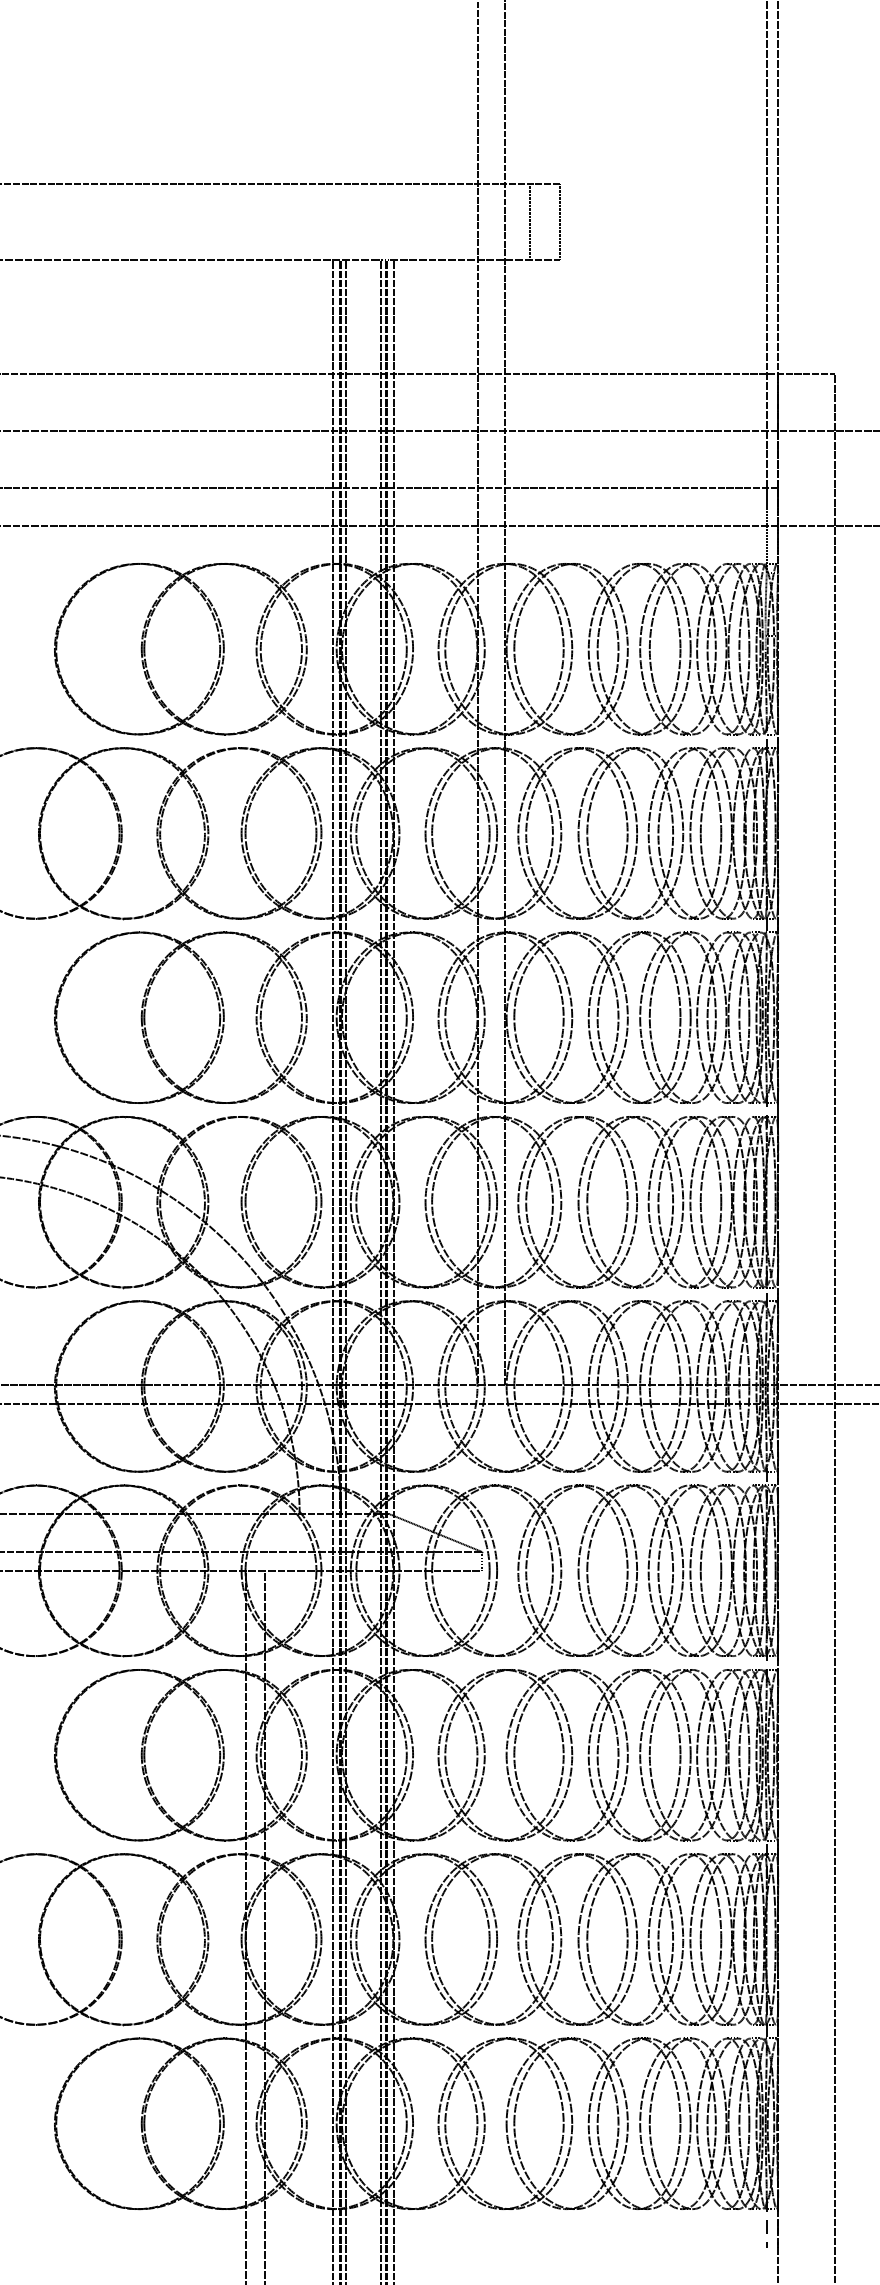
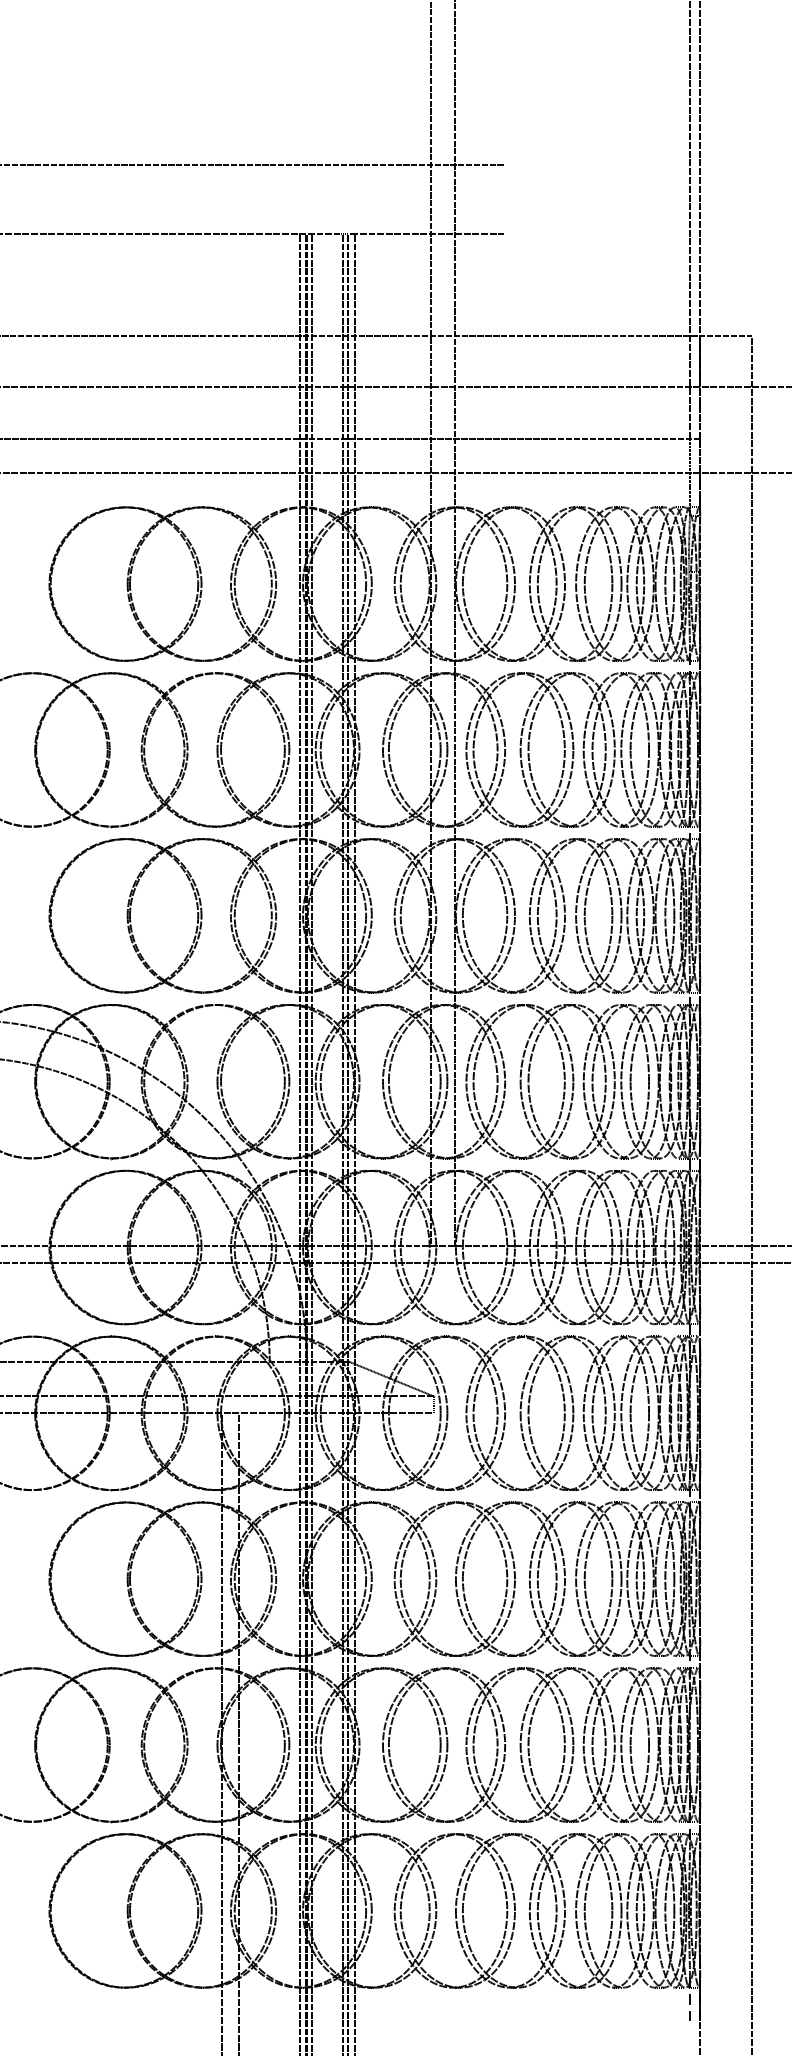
line: (530, 221) -> (477, 199), removed
line: (559, 221) -> (503, 199), removed

